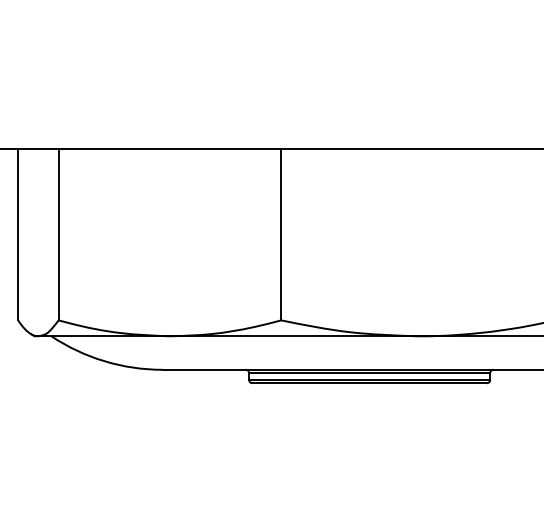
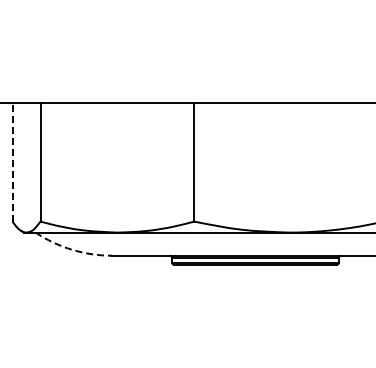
line: (18, 233) -> (12, 161), solid -> dashed
arc: (104, 360) -> (72, 249), solid -> dashed

